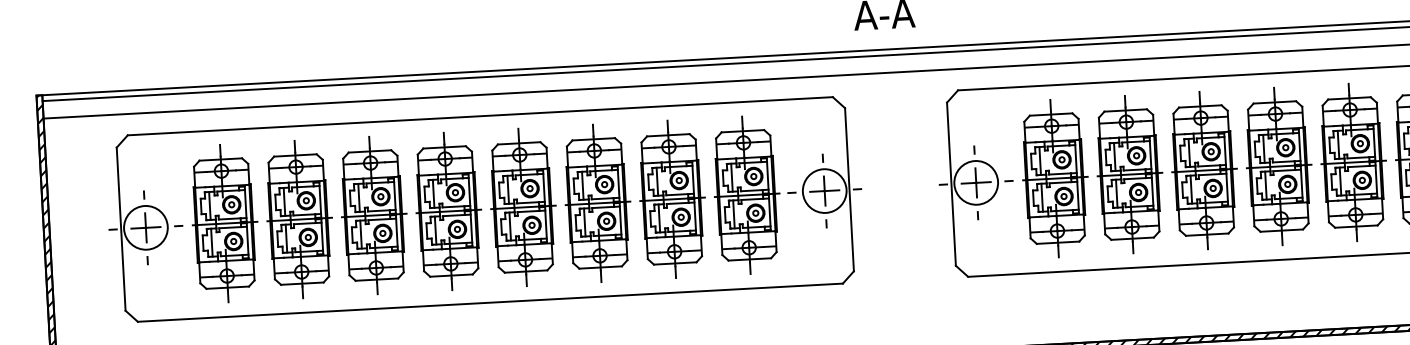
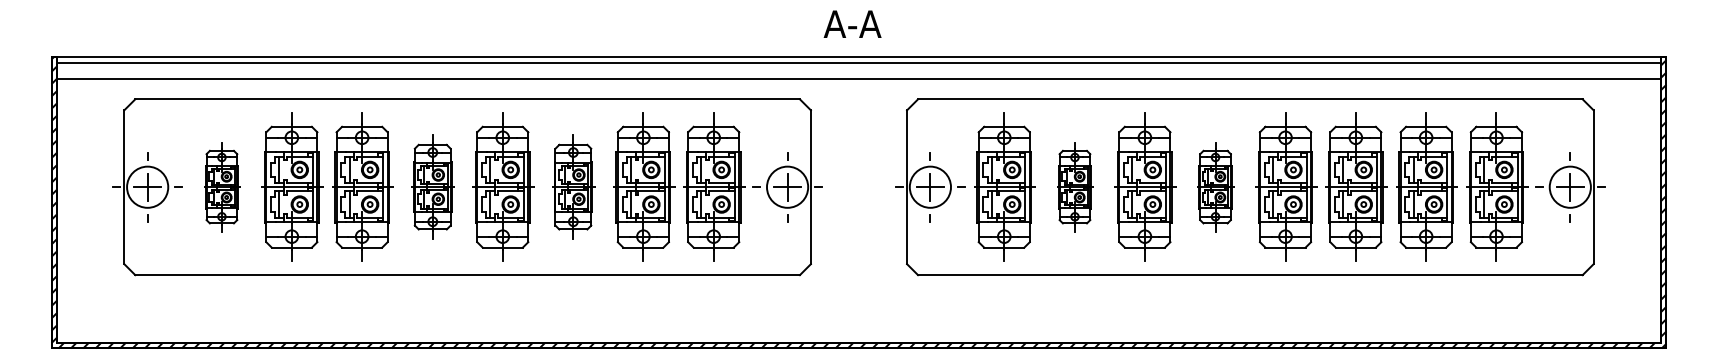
part: (1278, 165) -> (1215, 186), size x0.6
part: (1130, 173) -> (1075, 186), size x0.6
part: (597, 202) -> (573, 186), size x0.7
part: (449, 210) -> (433, 186), size x0.7
part: (225, 222) -> (222, 186), size x0.6

